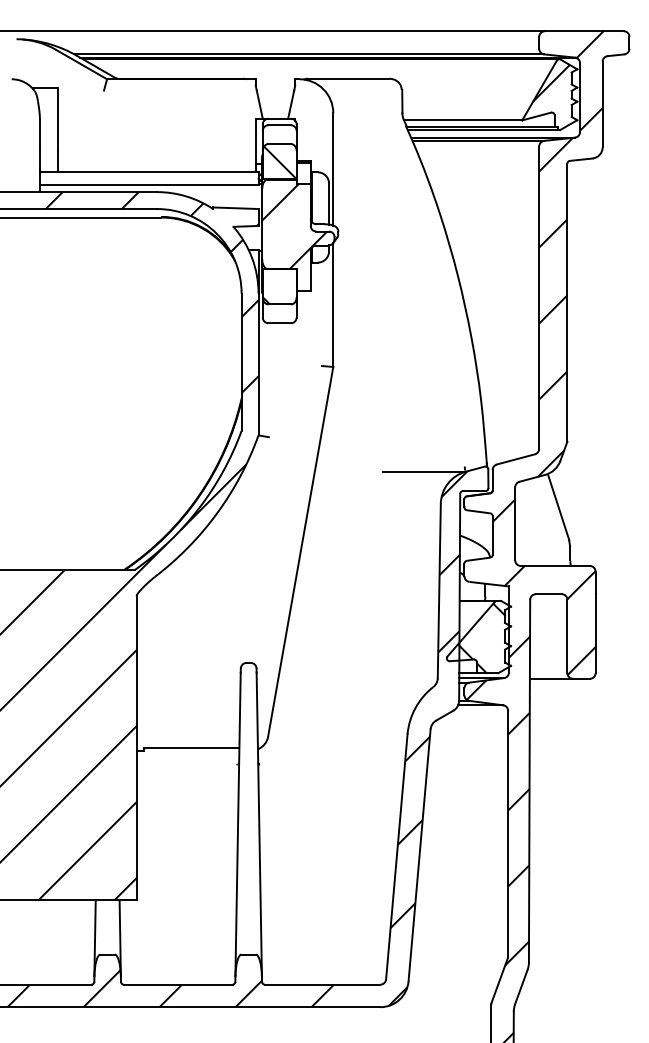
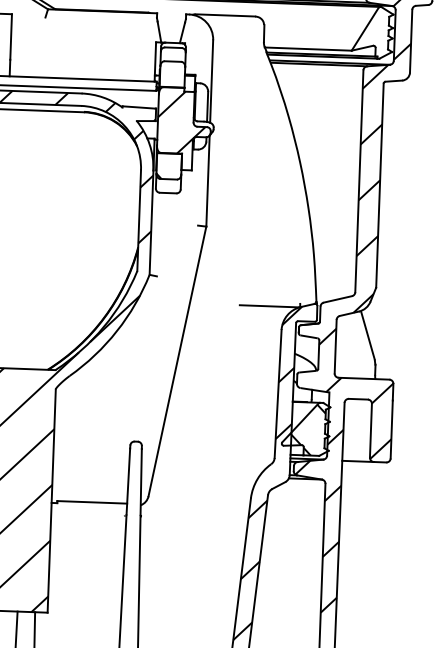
hatch: (551, 82) -> (374, 23), removed
hatch: (280, 162) -> (173, 75), removed

